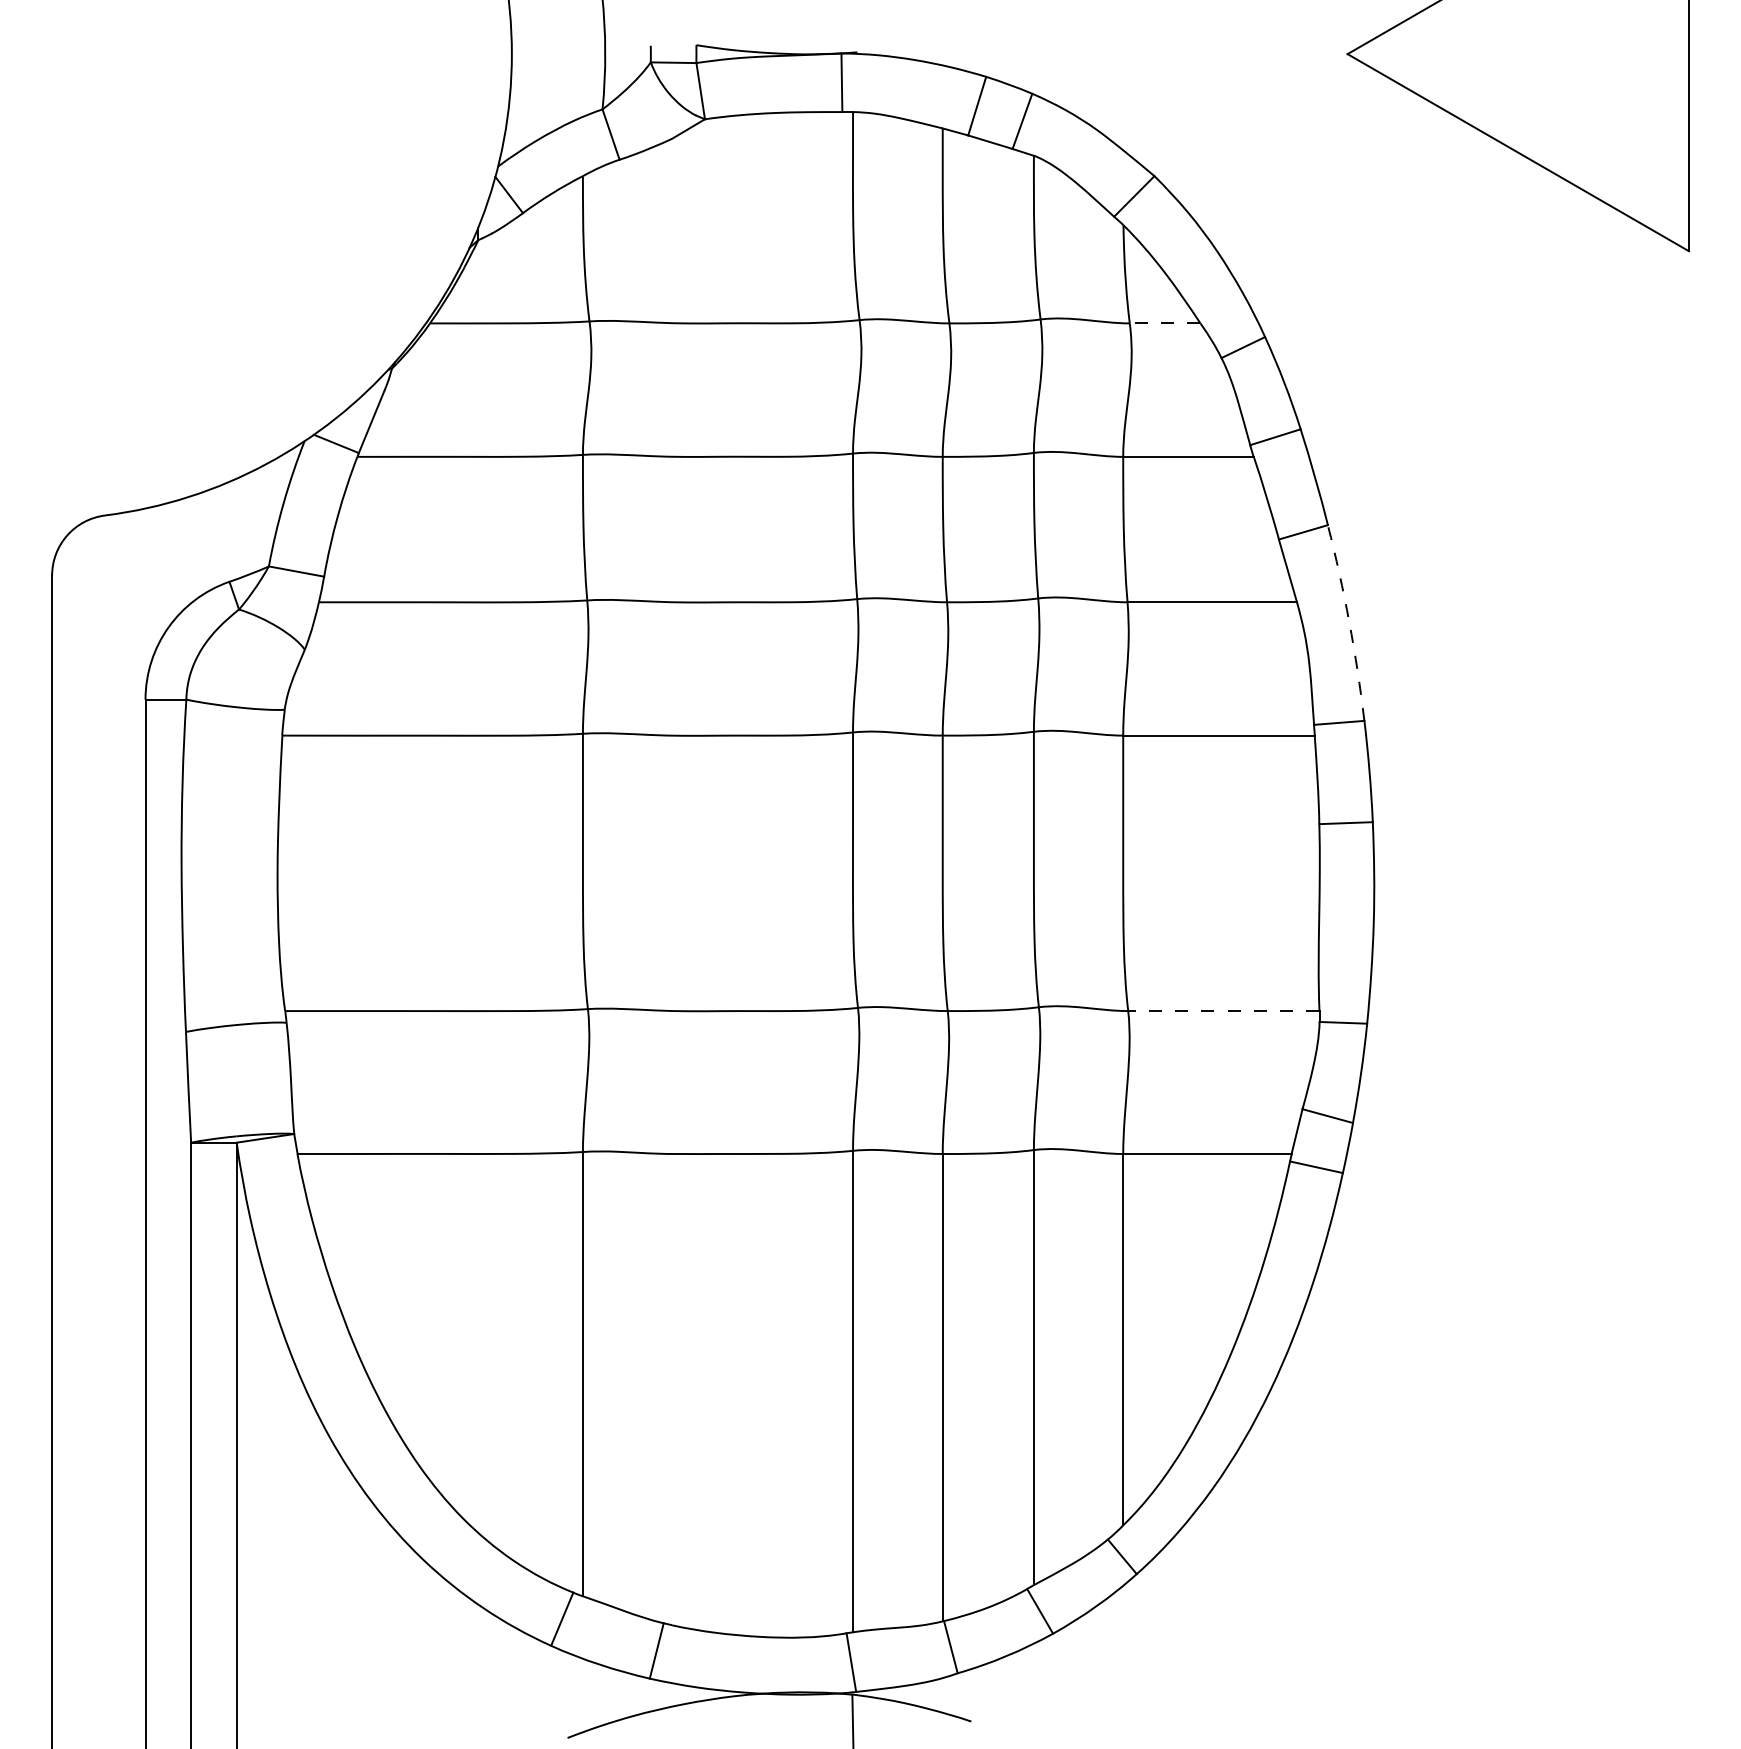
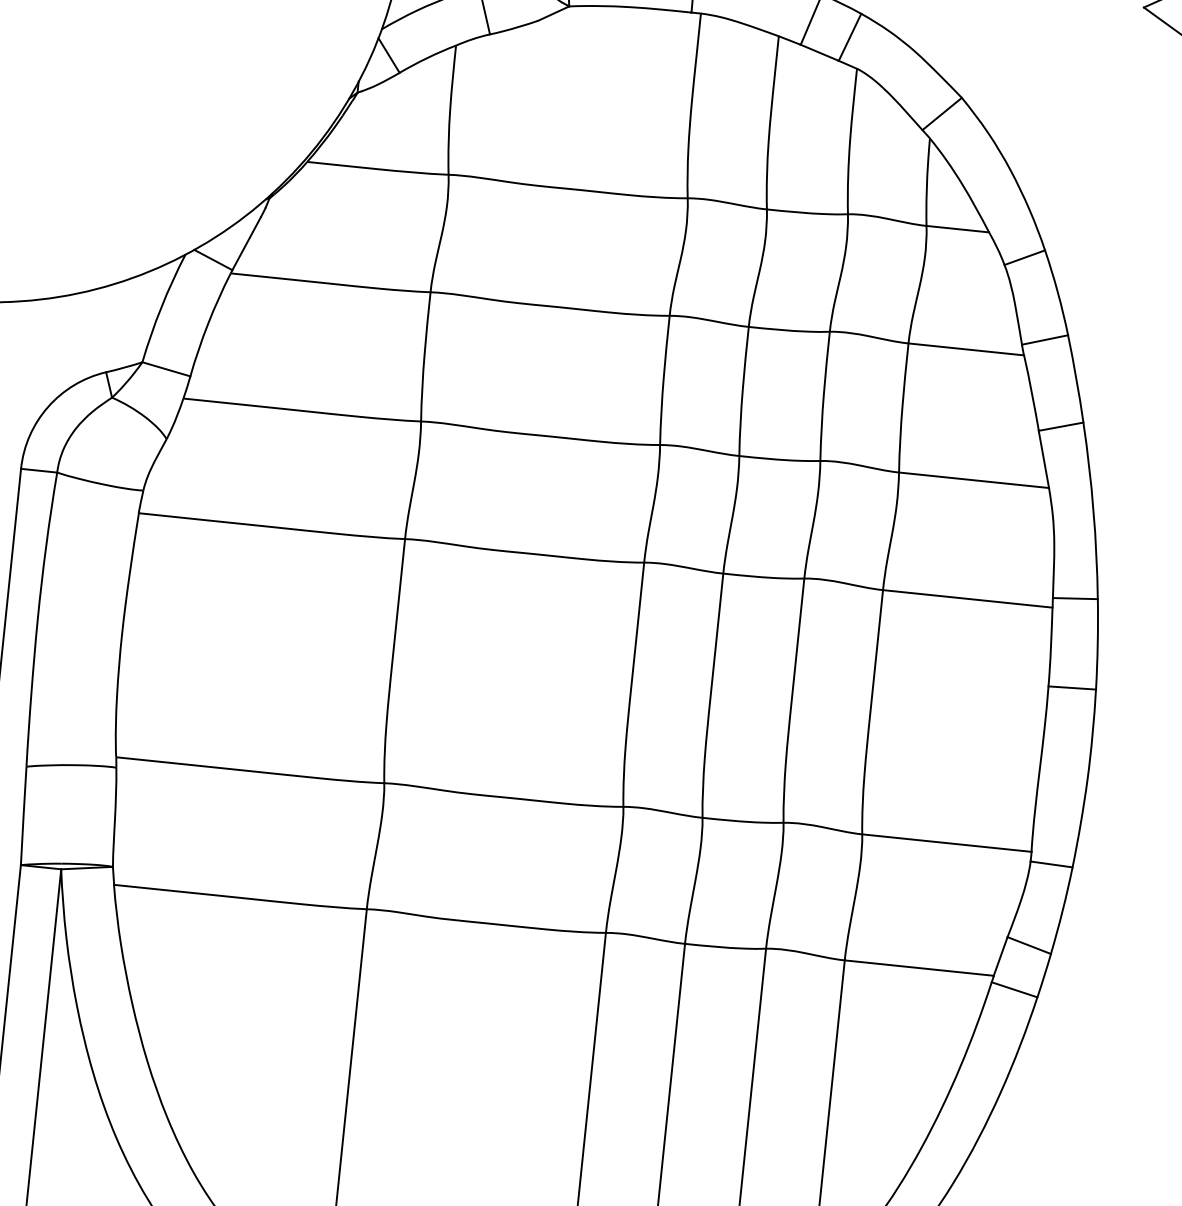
line: (1164, 323) -> (957, 229), dashed -> solid
arc: (1349, 622) -> (1093, 510), dashed -> solid
line: (1223, 1011) -> (946, 843), dashed -> solid

